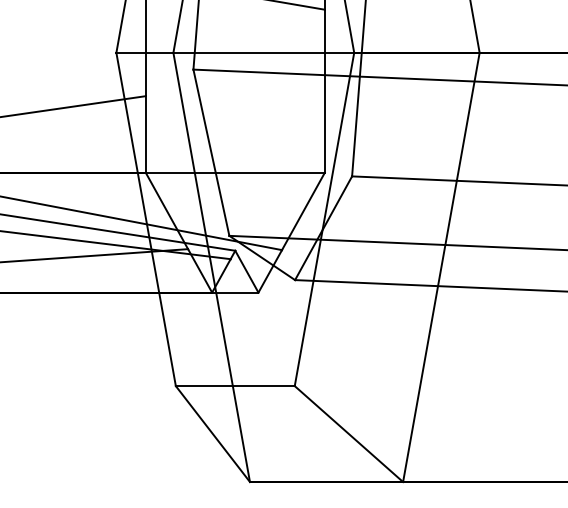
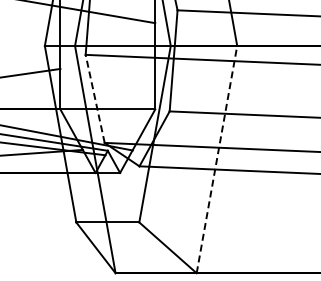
line: (212, 151) -> (95, 98), solid -> dashed
line: (442, 267) -> (217, 159), solid -> dashed

